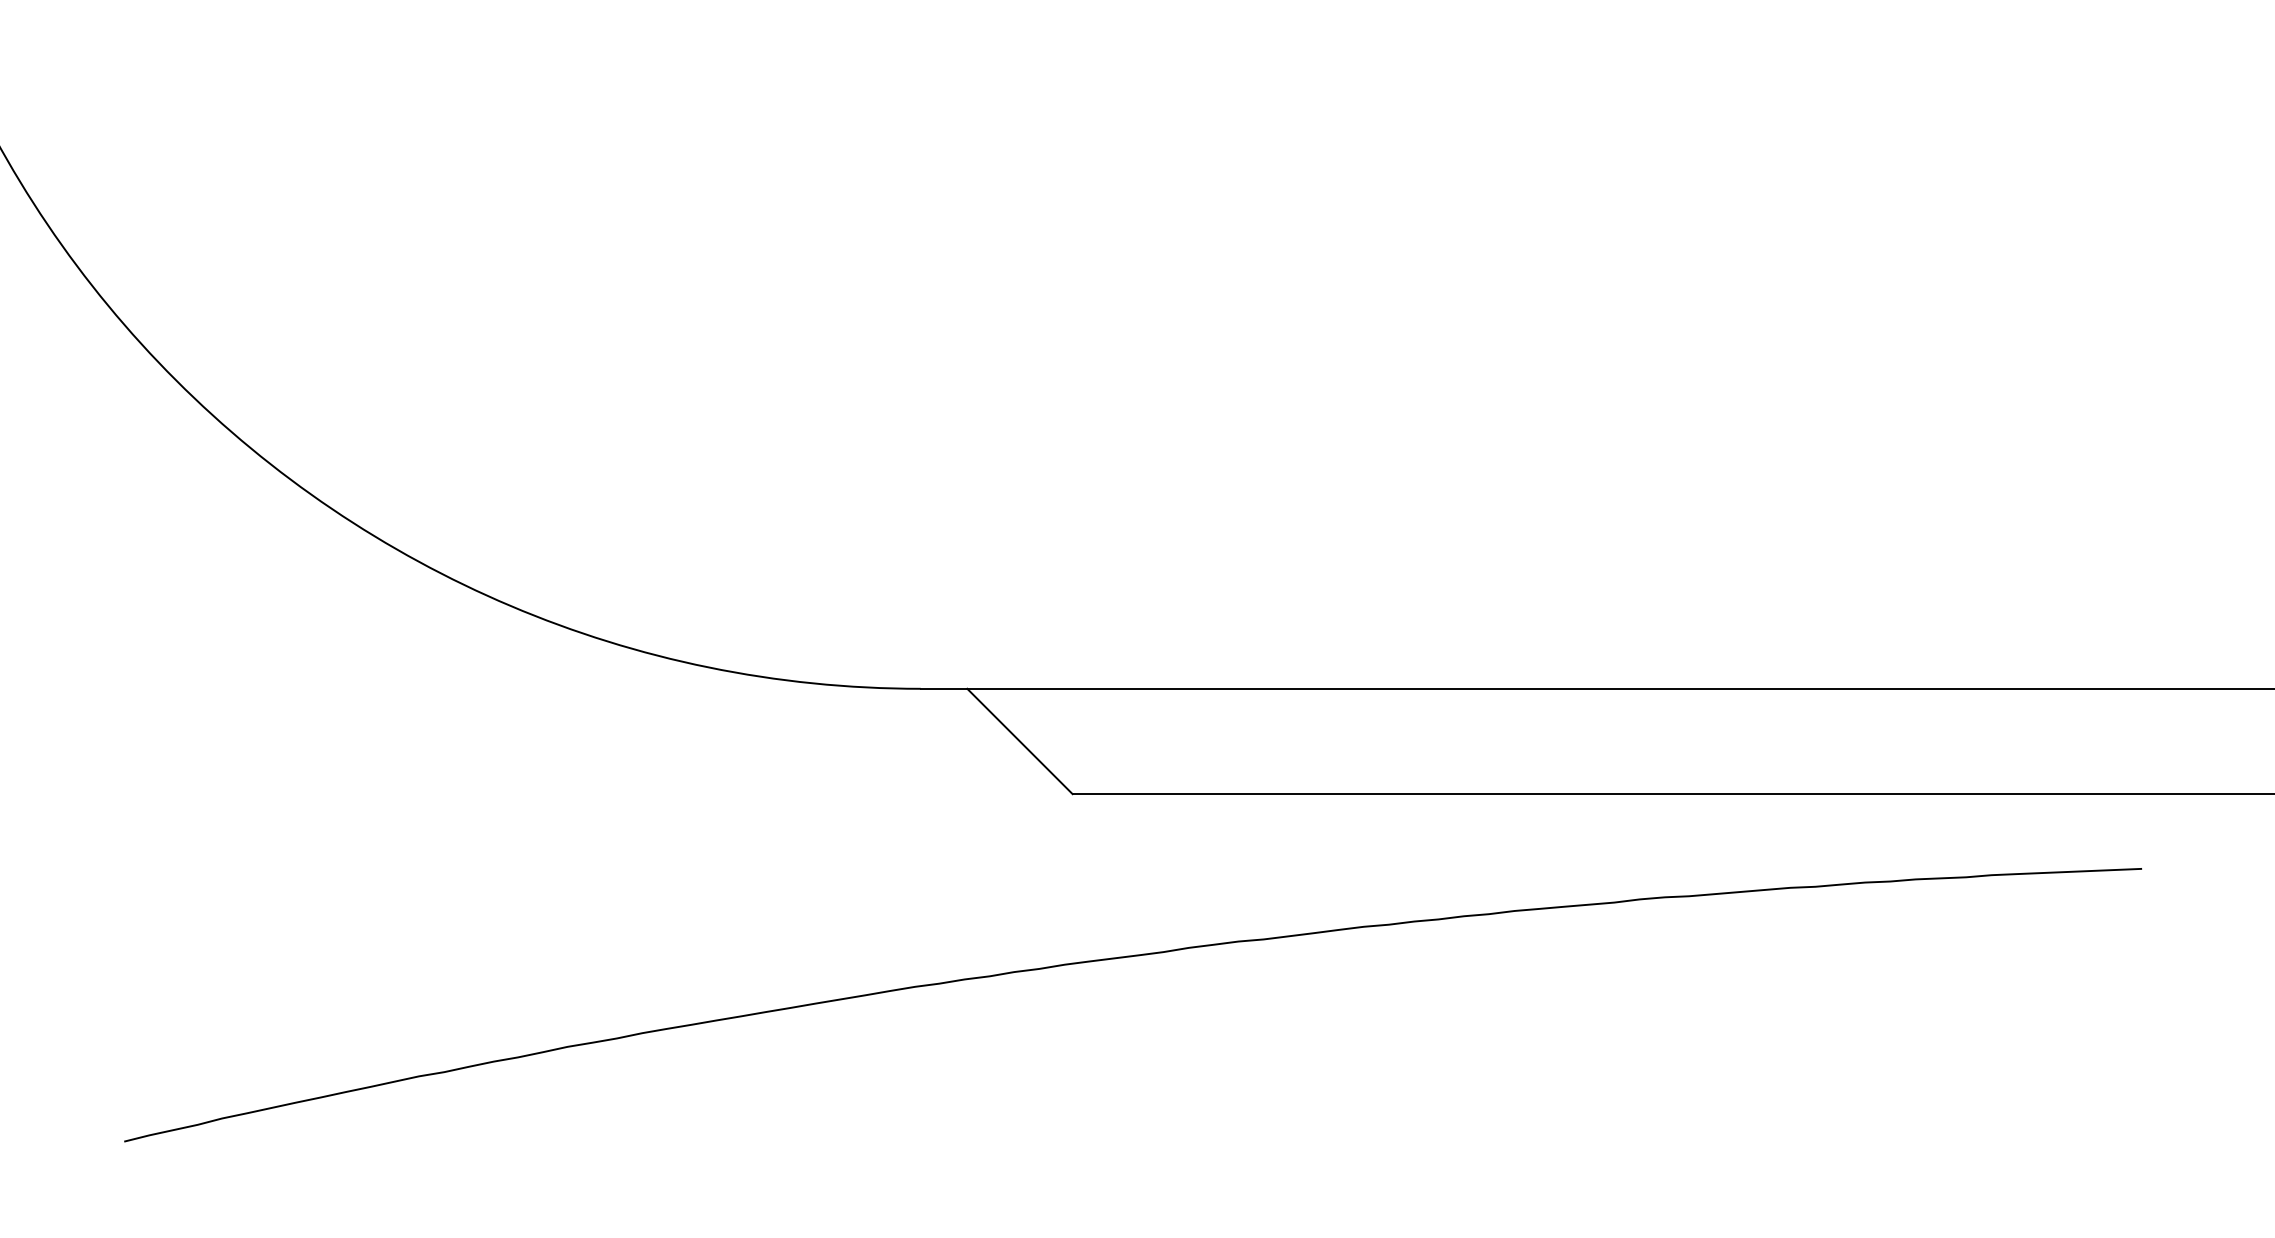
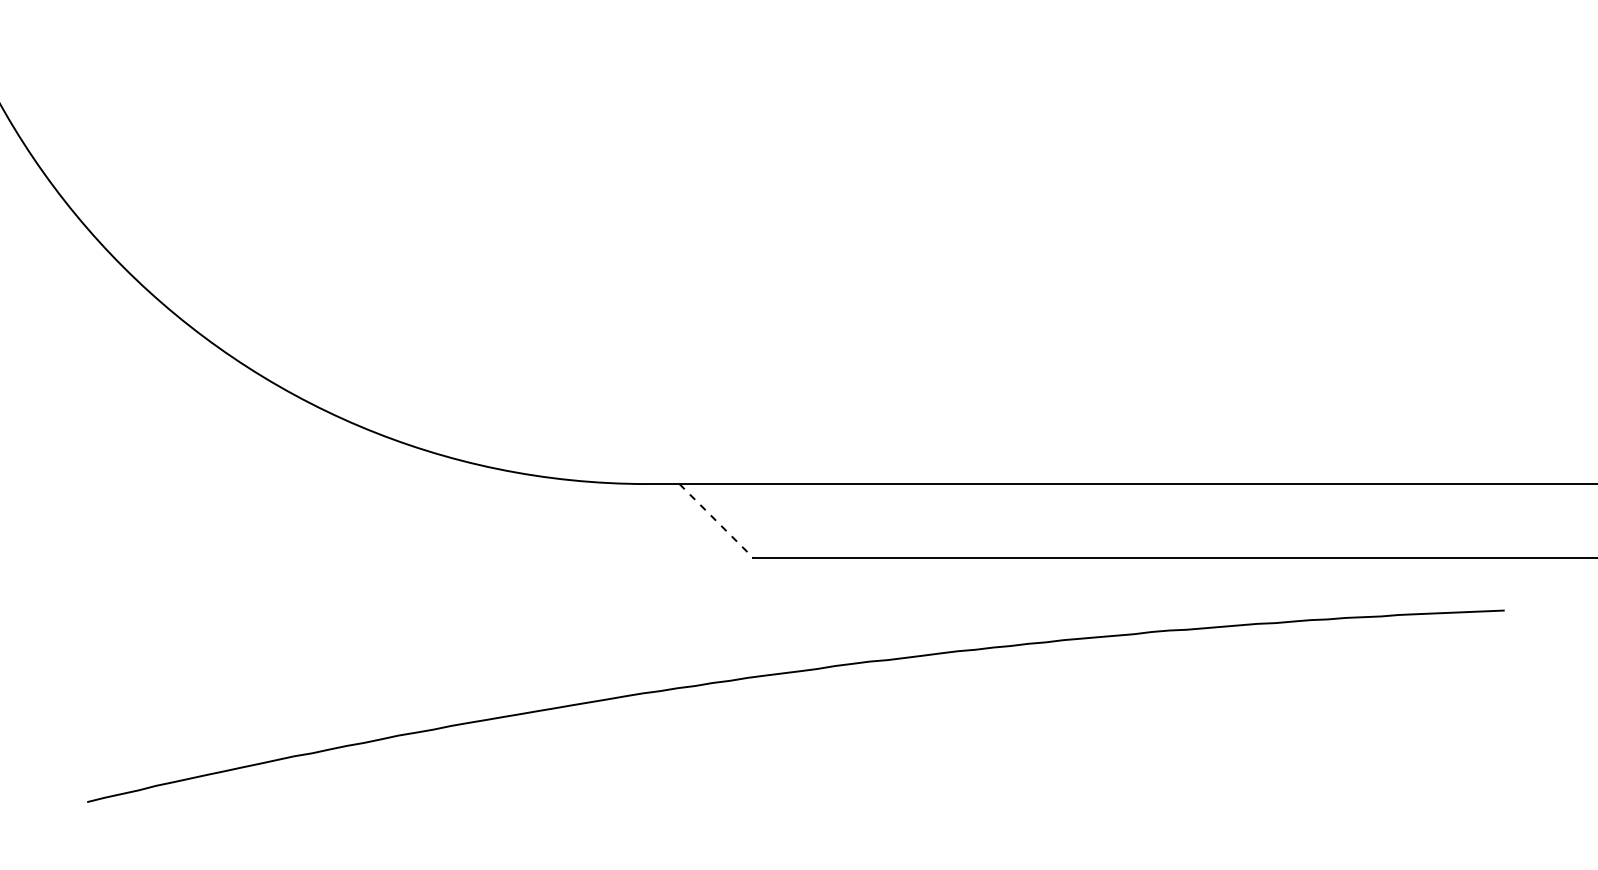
line: (1020, 741) -> (716, 521), solid -> dashed

